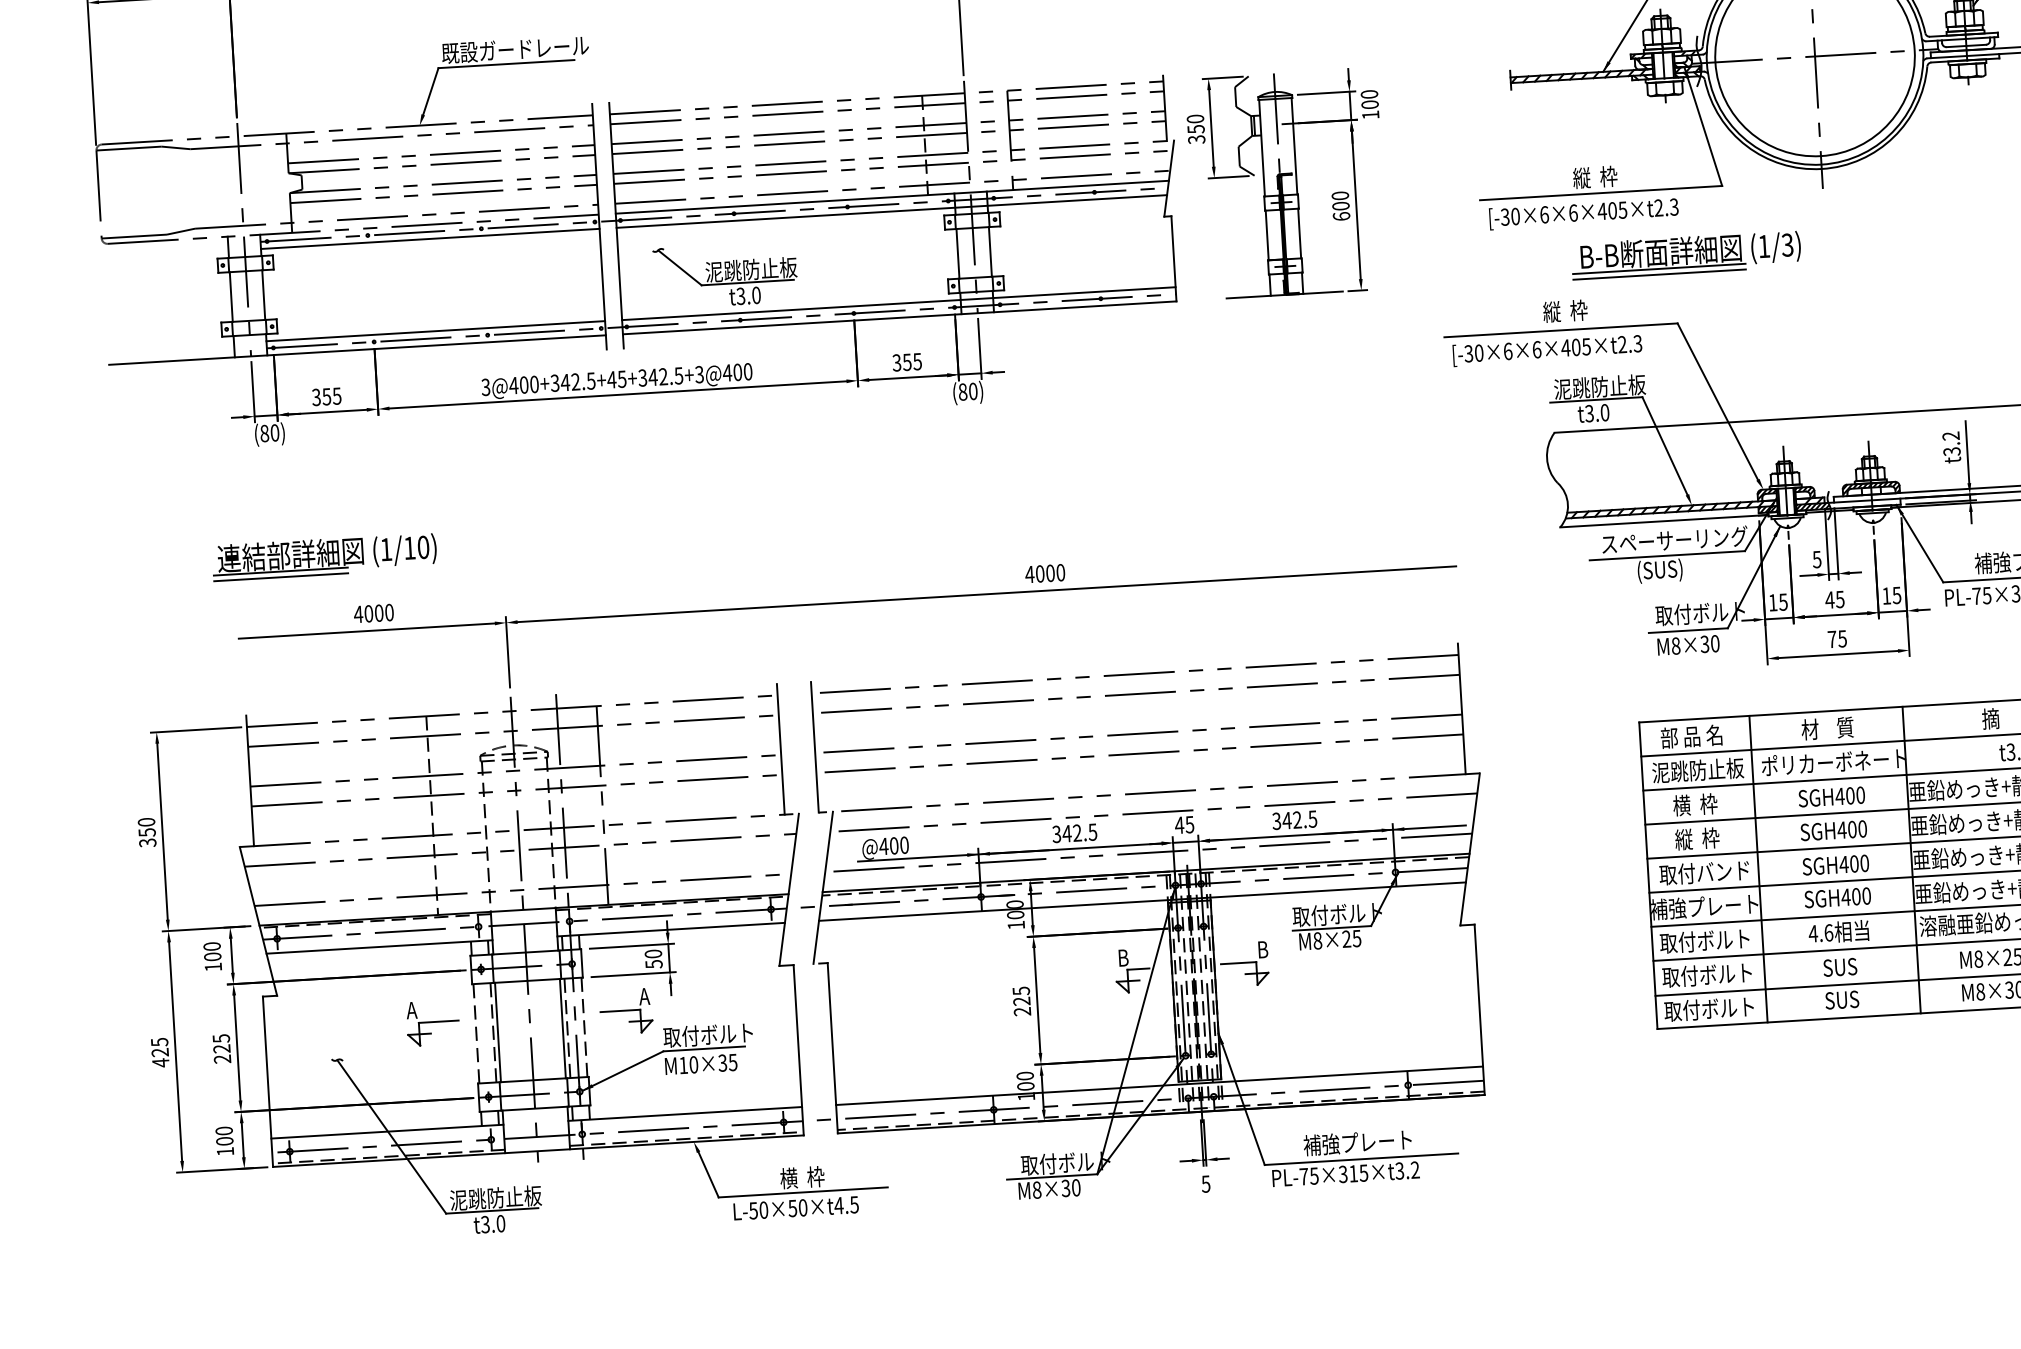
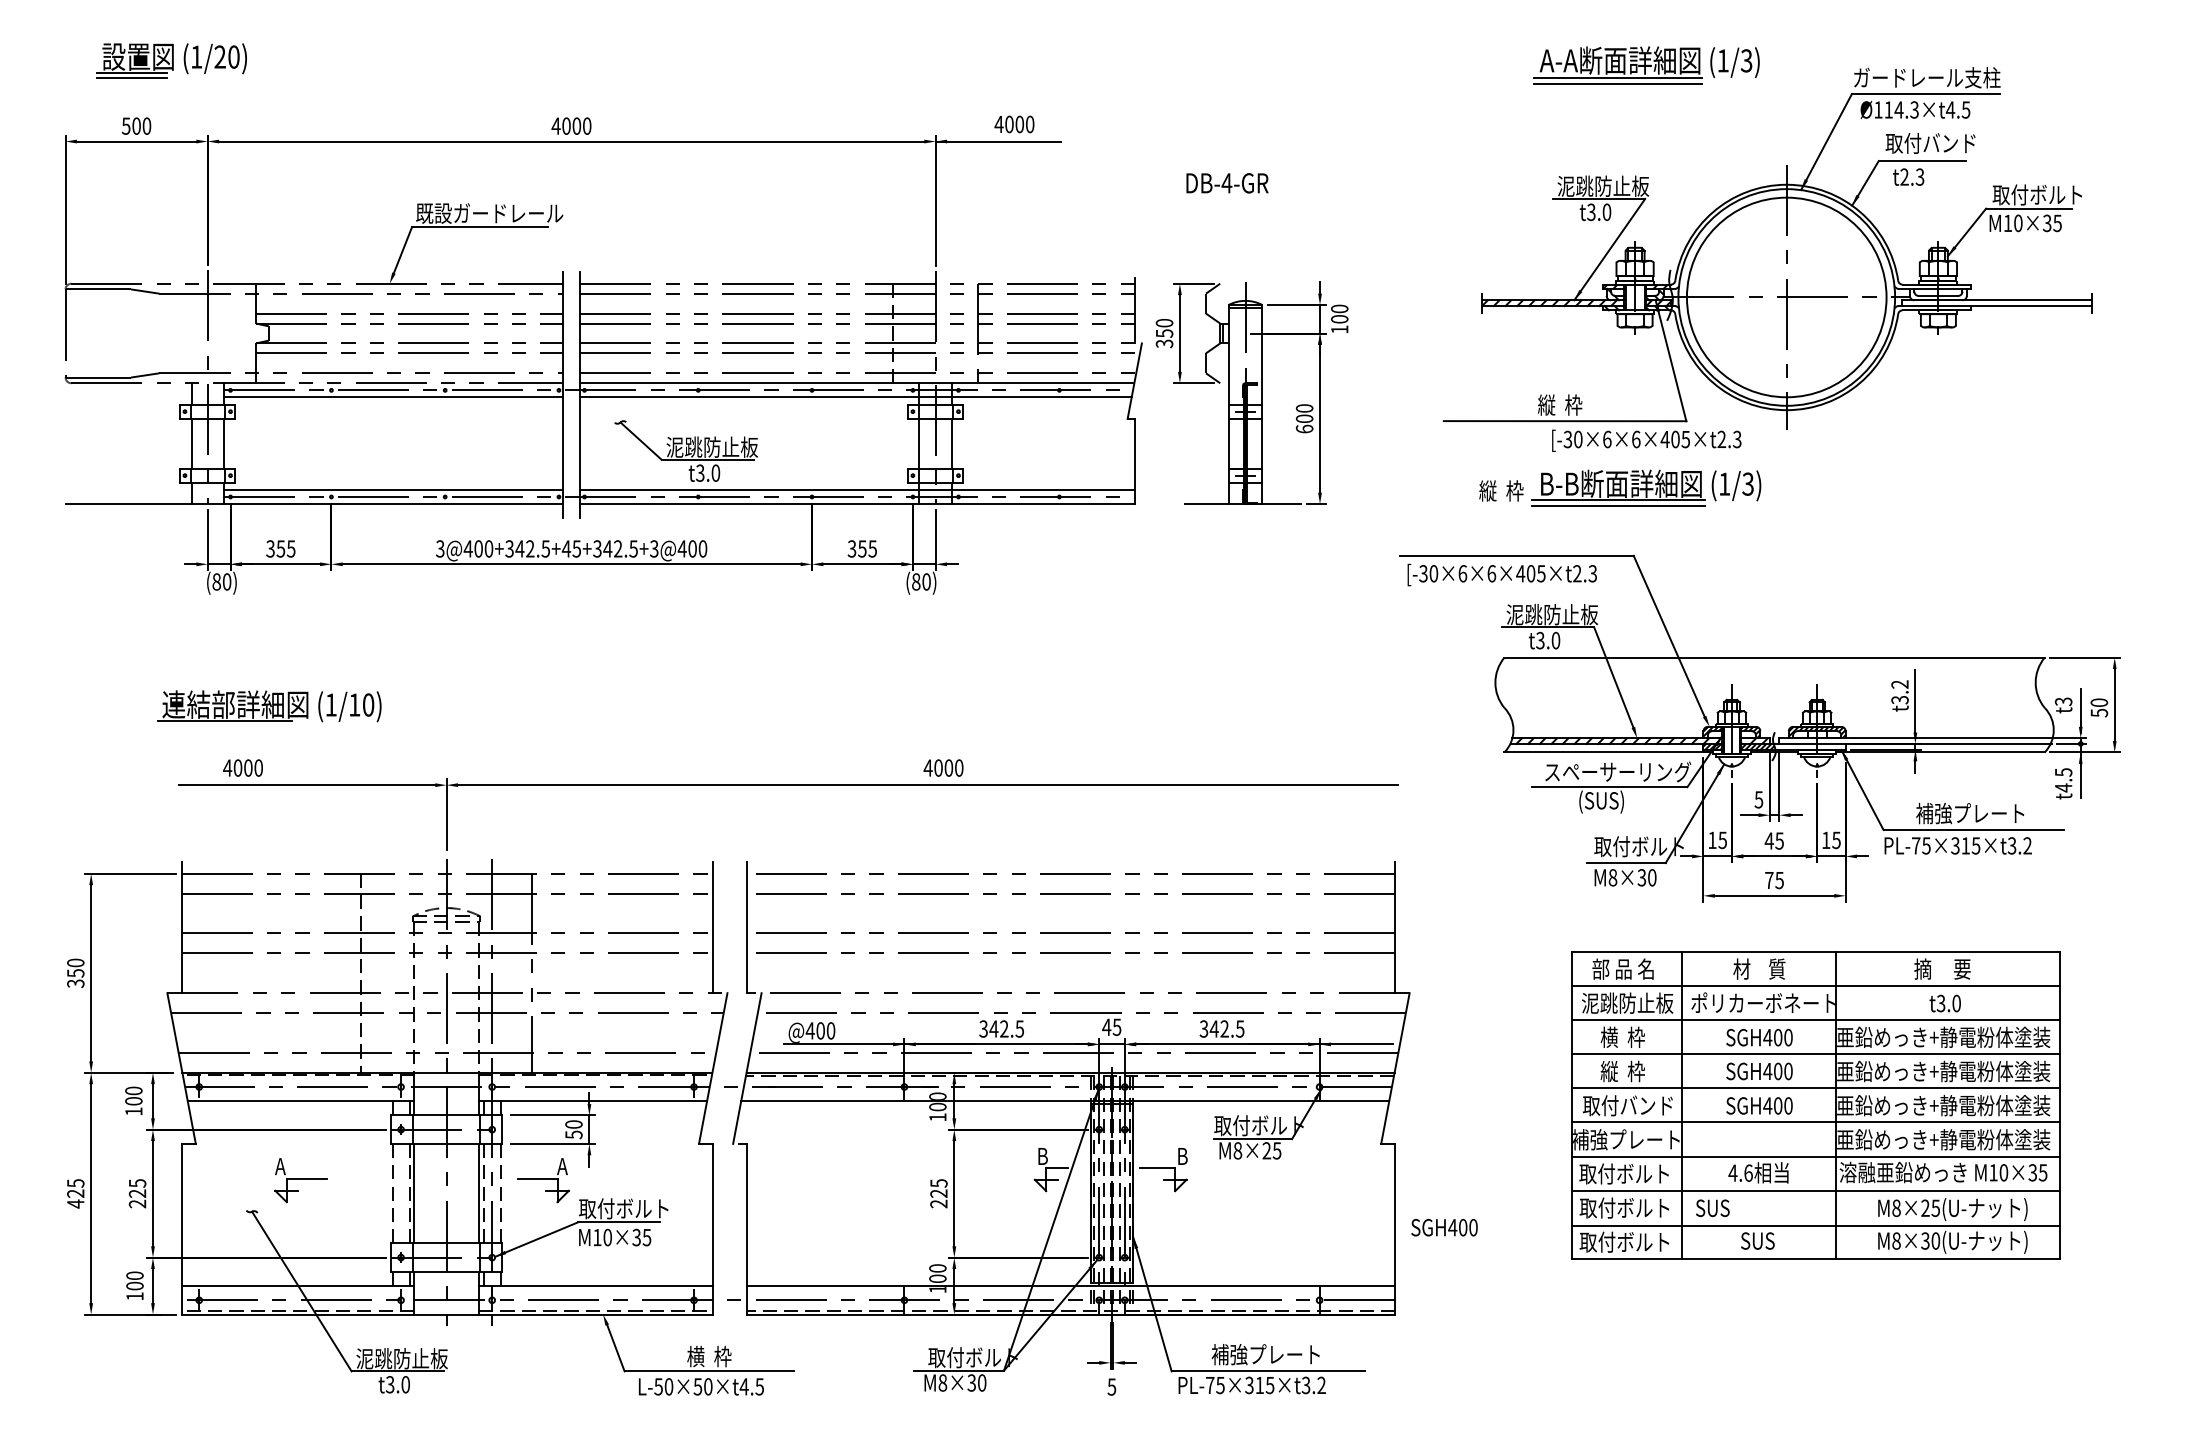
text: (1583, 213) -> (1646, 440), moved
text: (1565, 310) -> (1501, 490), moved
text: (1045, 573) -> (943, 767), moved
line: (280, 577) -> (224, 726), removed
text: (373, 612) -> (242, 767), moved
text: (1837, 897) -> (1444, 1227), moved
text: (1839, 966) -> (1712, 1207), moved
part: (432, 1023) -> (300, 1180), moved

